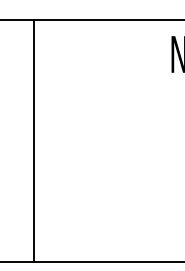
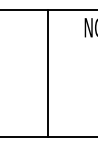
line: (34, 139) -> (48, 72), moved

